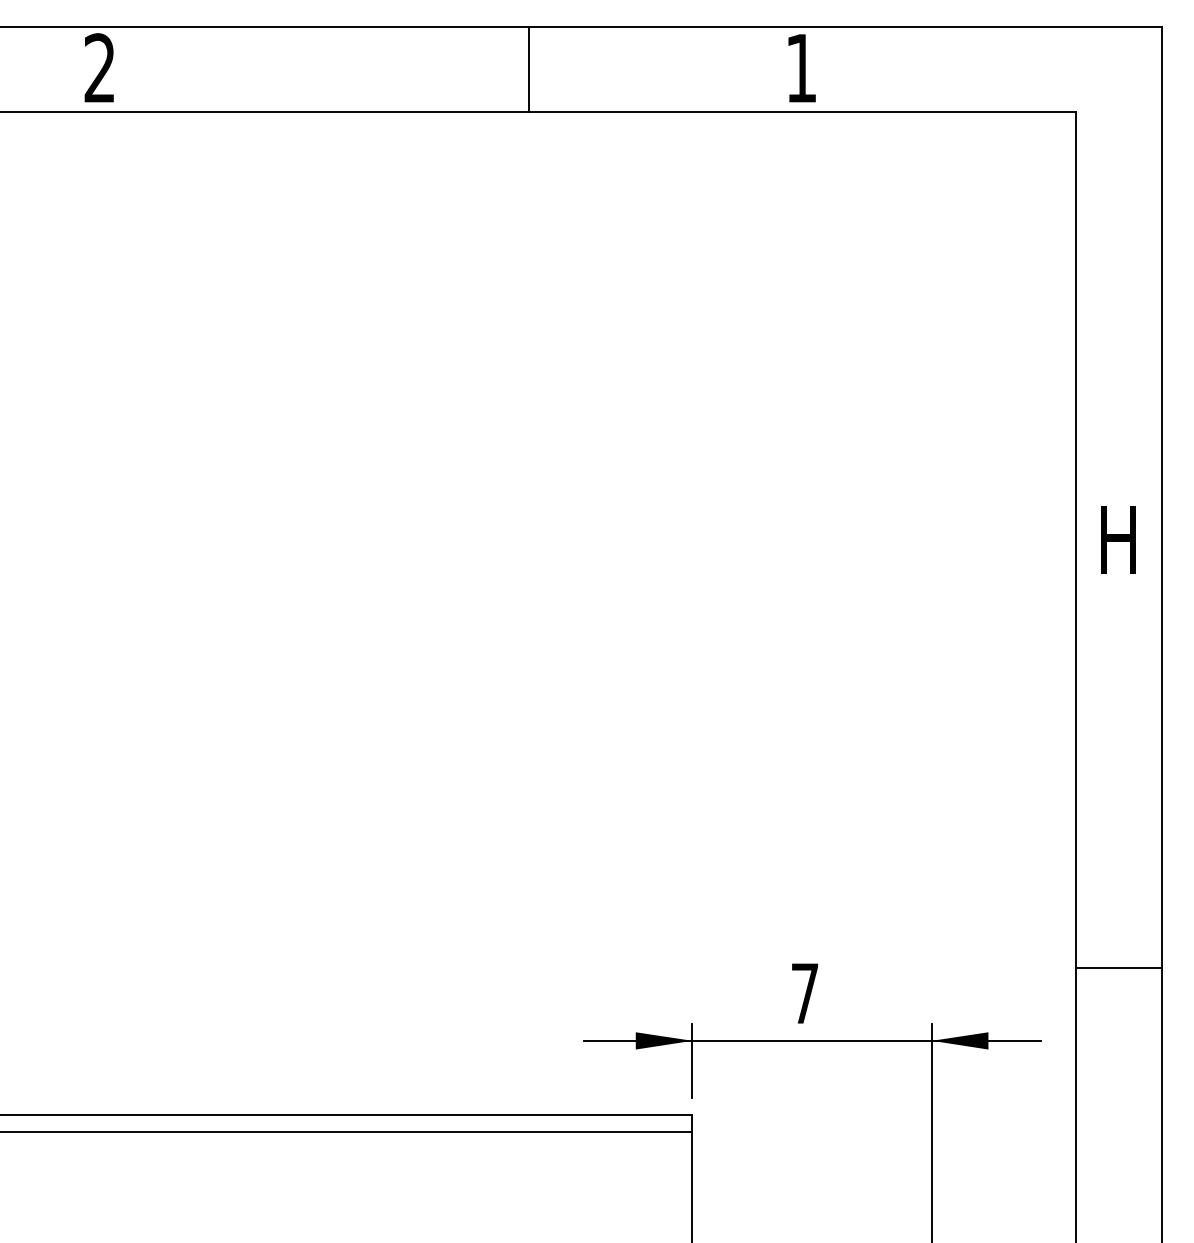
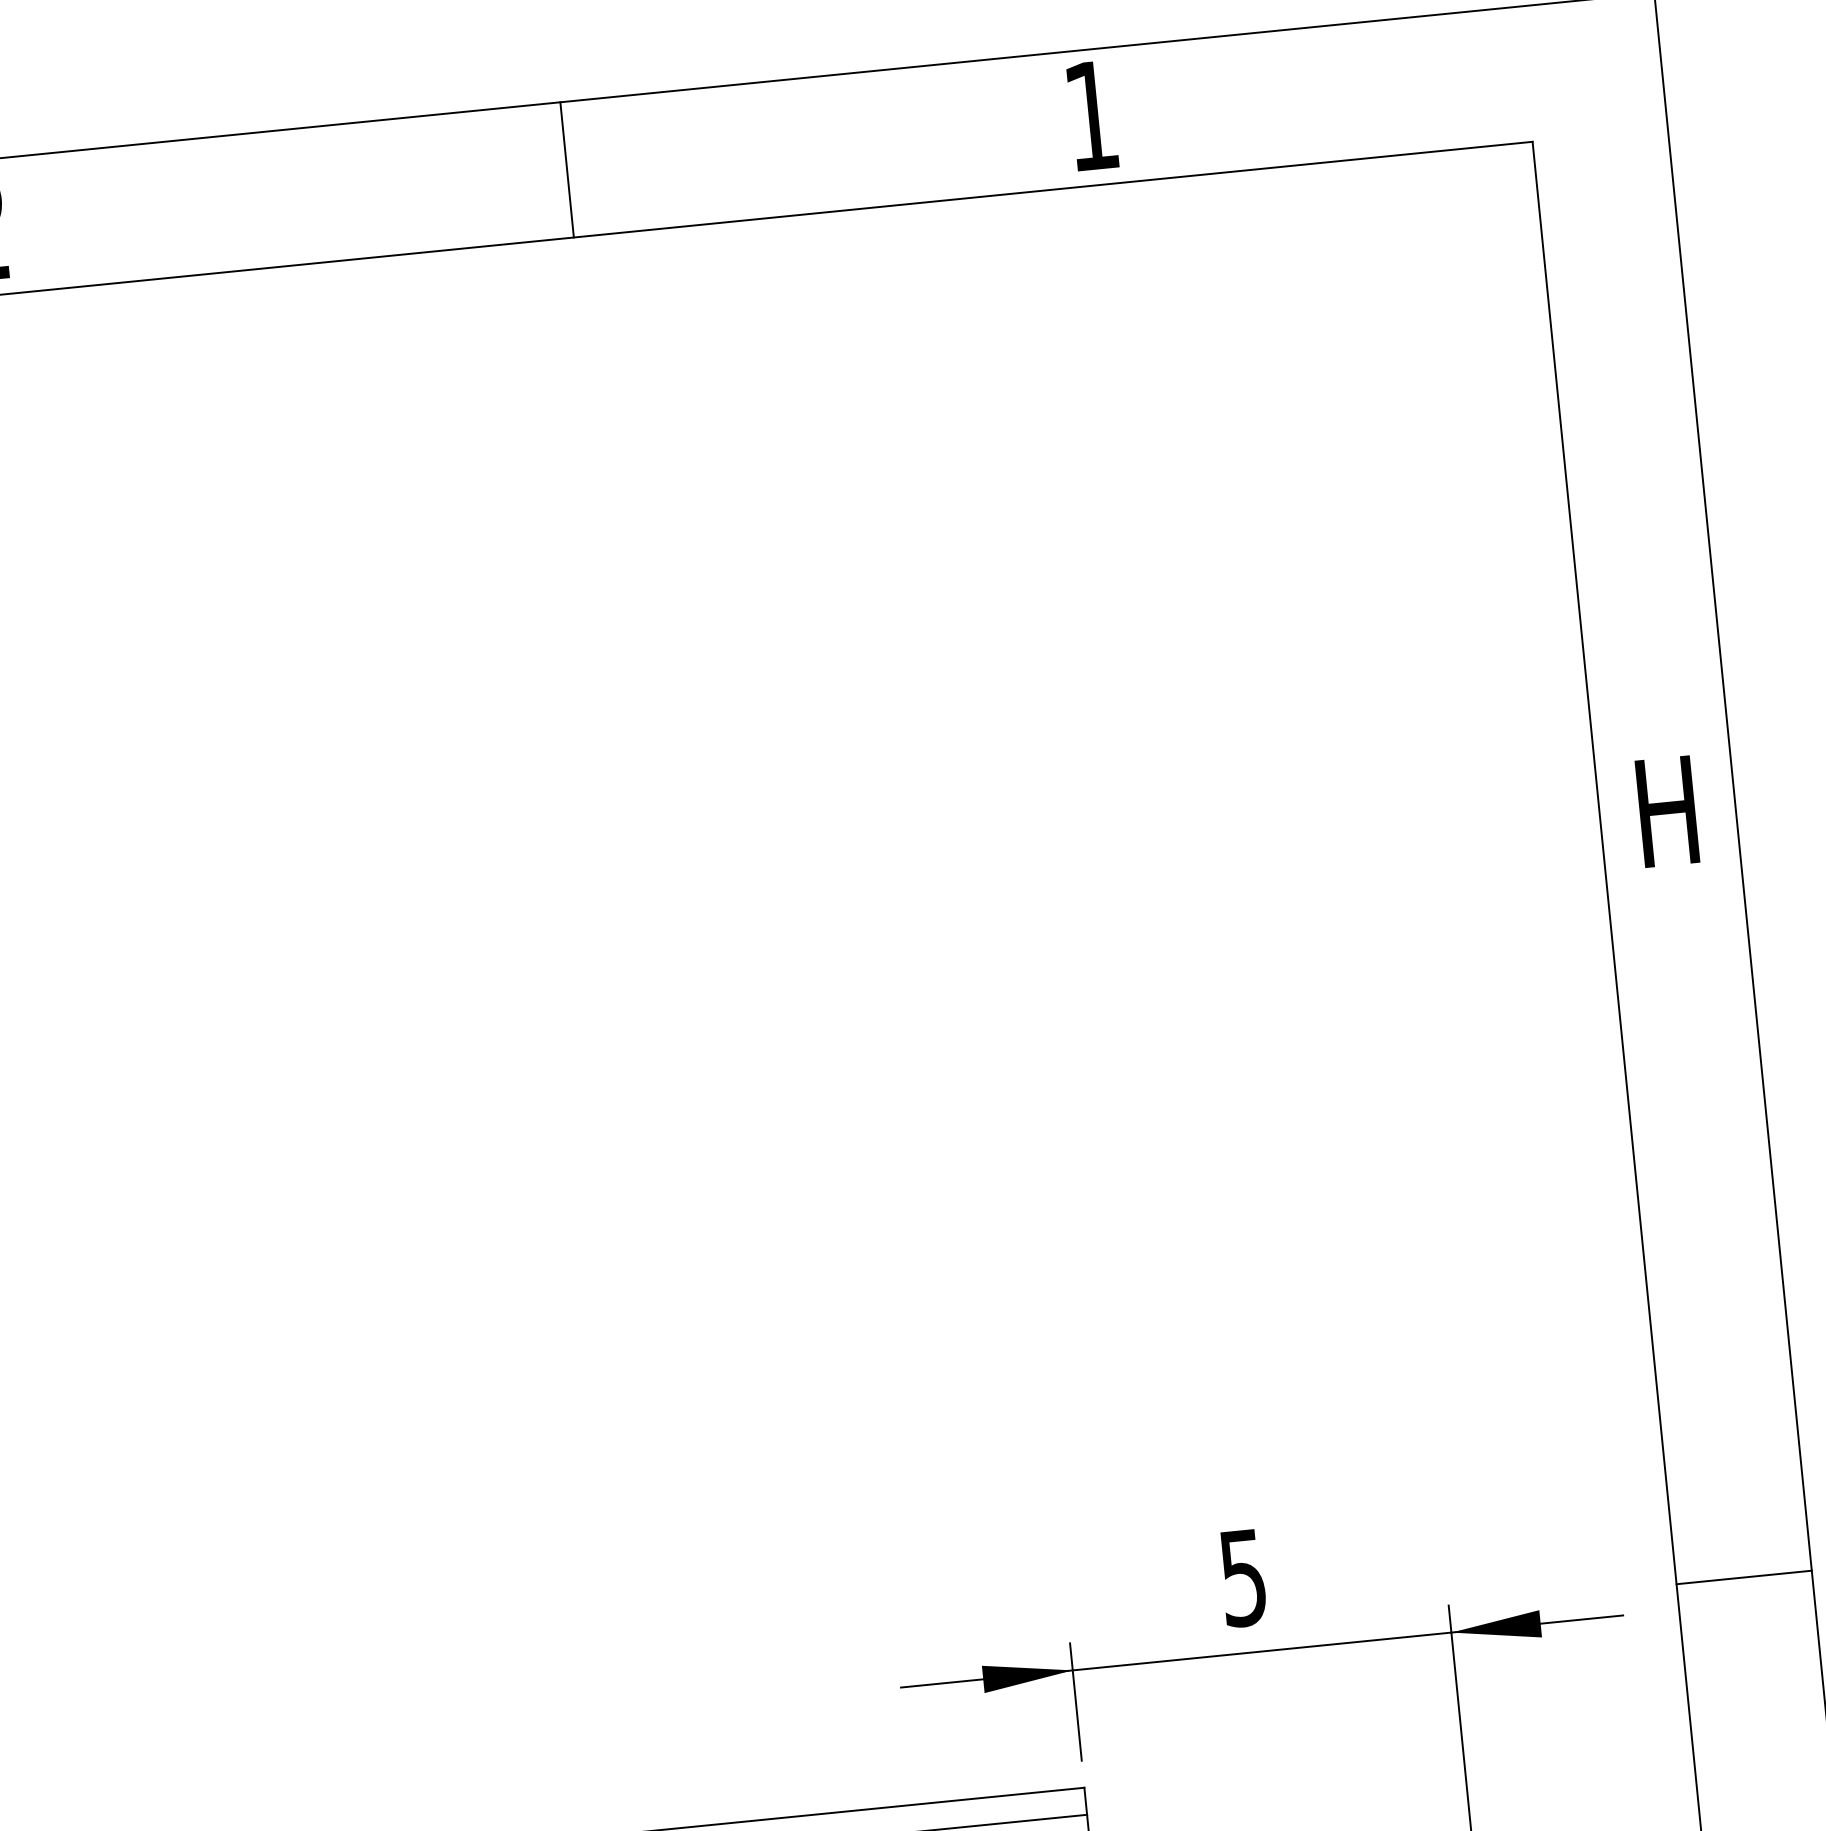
line: (528, 69) -> (567, 170), moved
line: (1118, 967) -> (1743, 1577), moved
text: (804, 993) -> (1242, 1577), 7 -> 5

